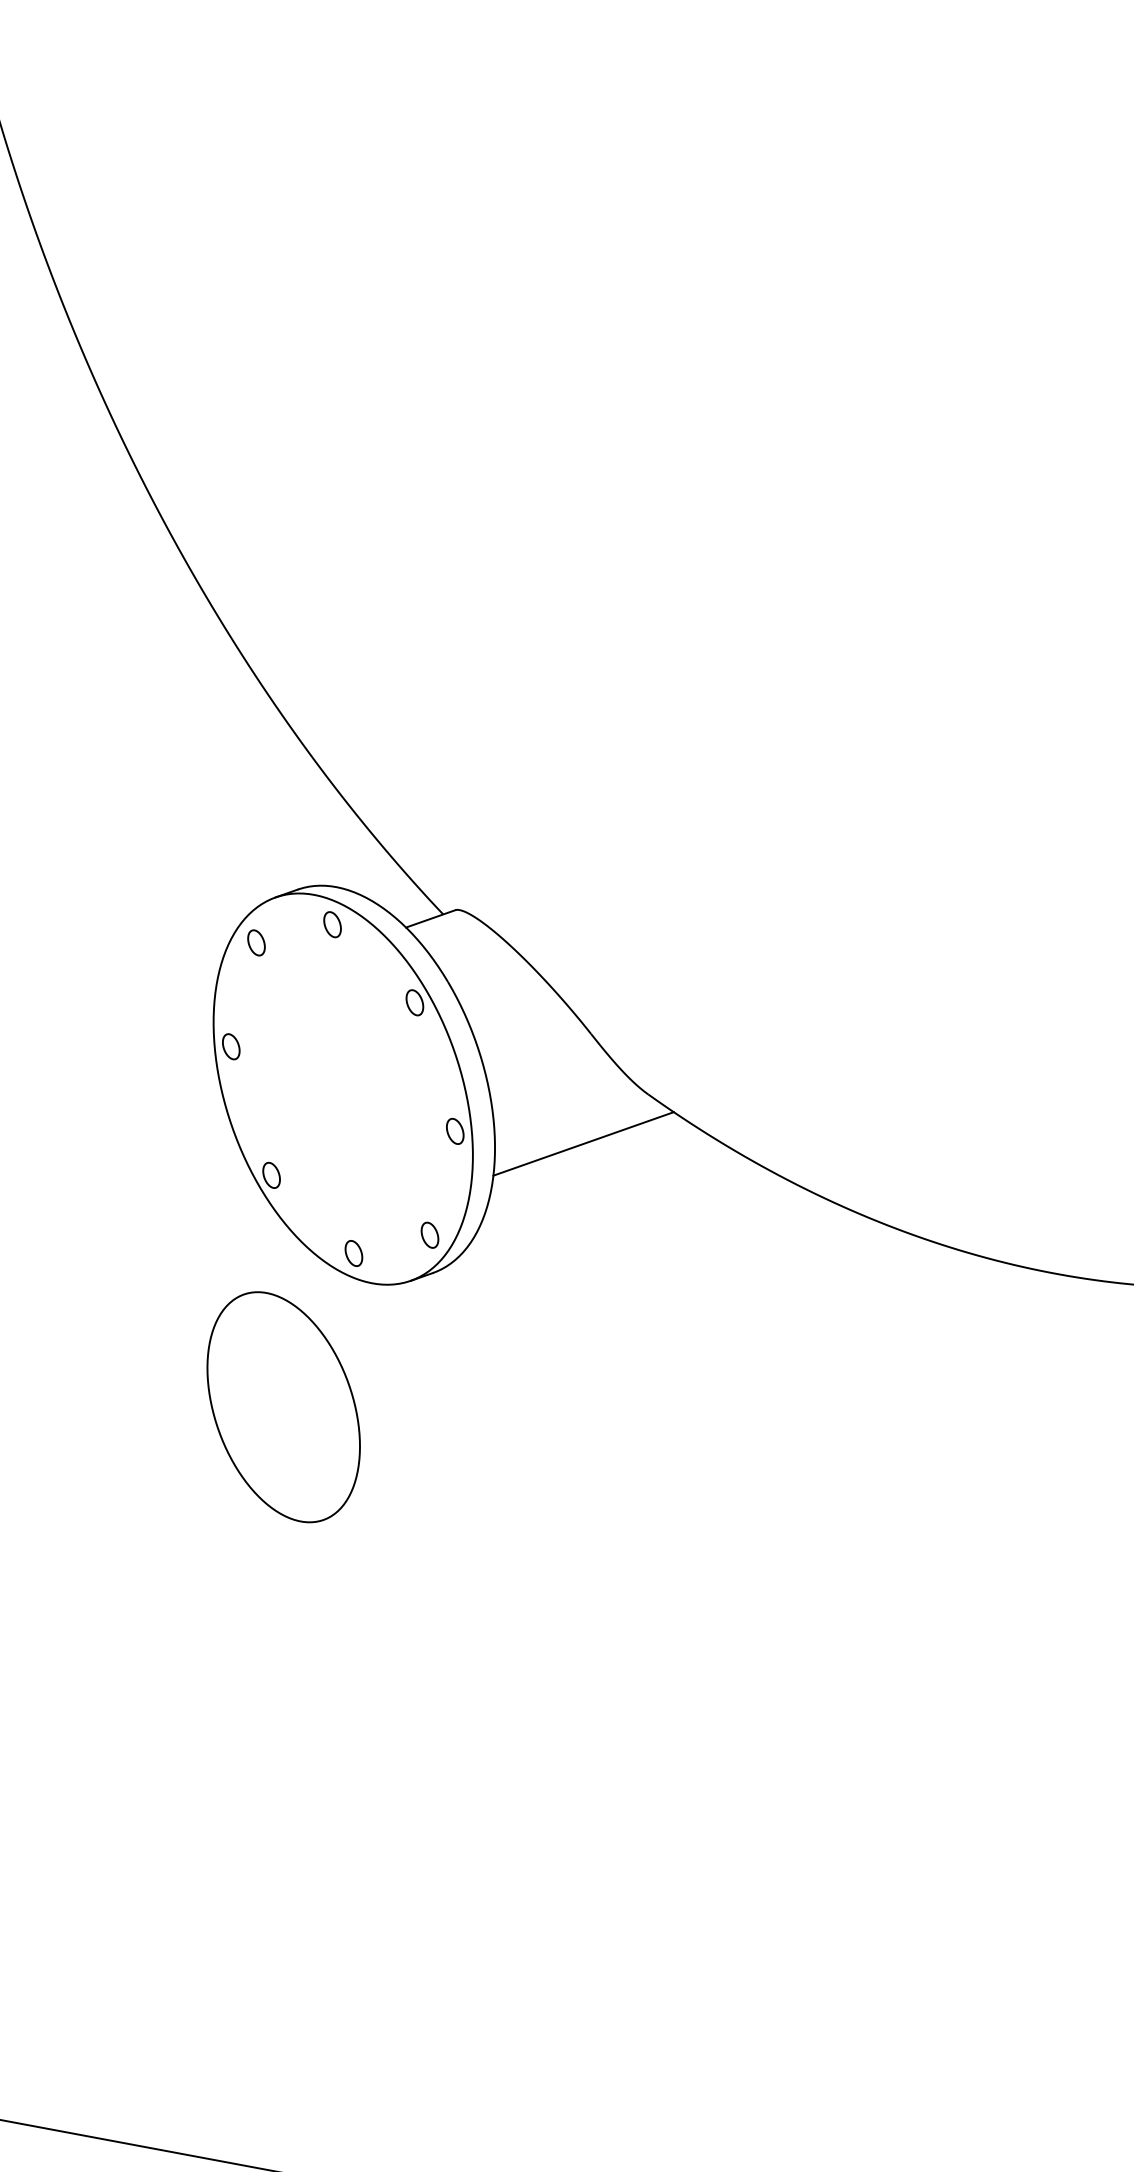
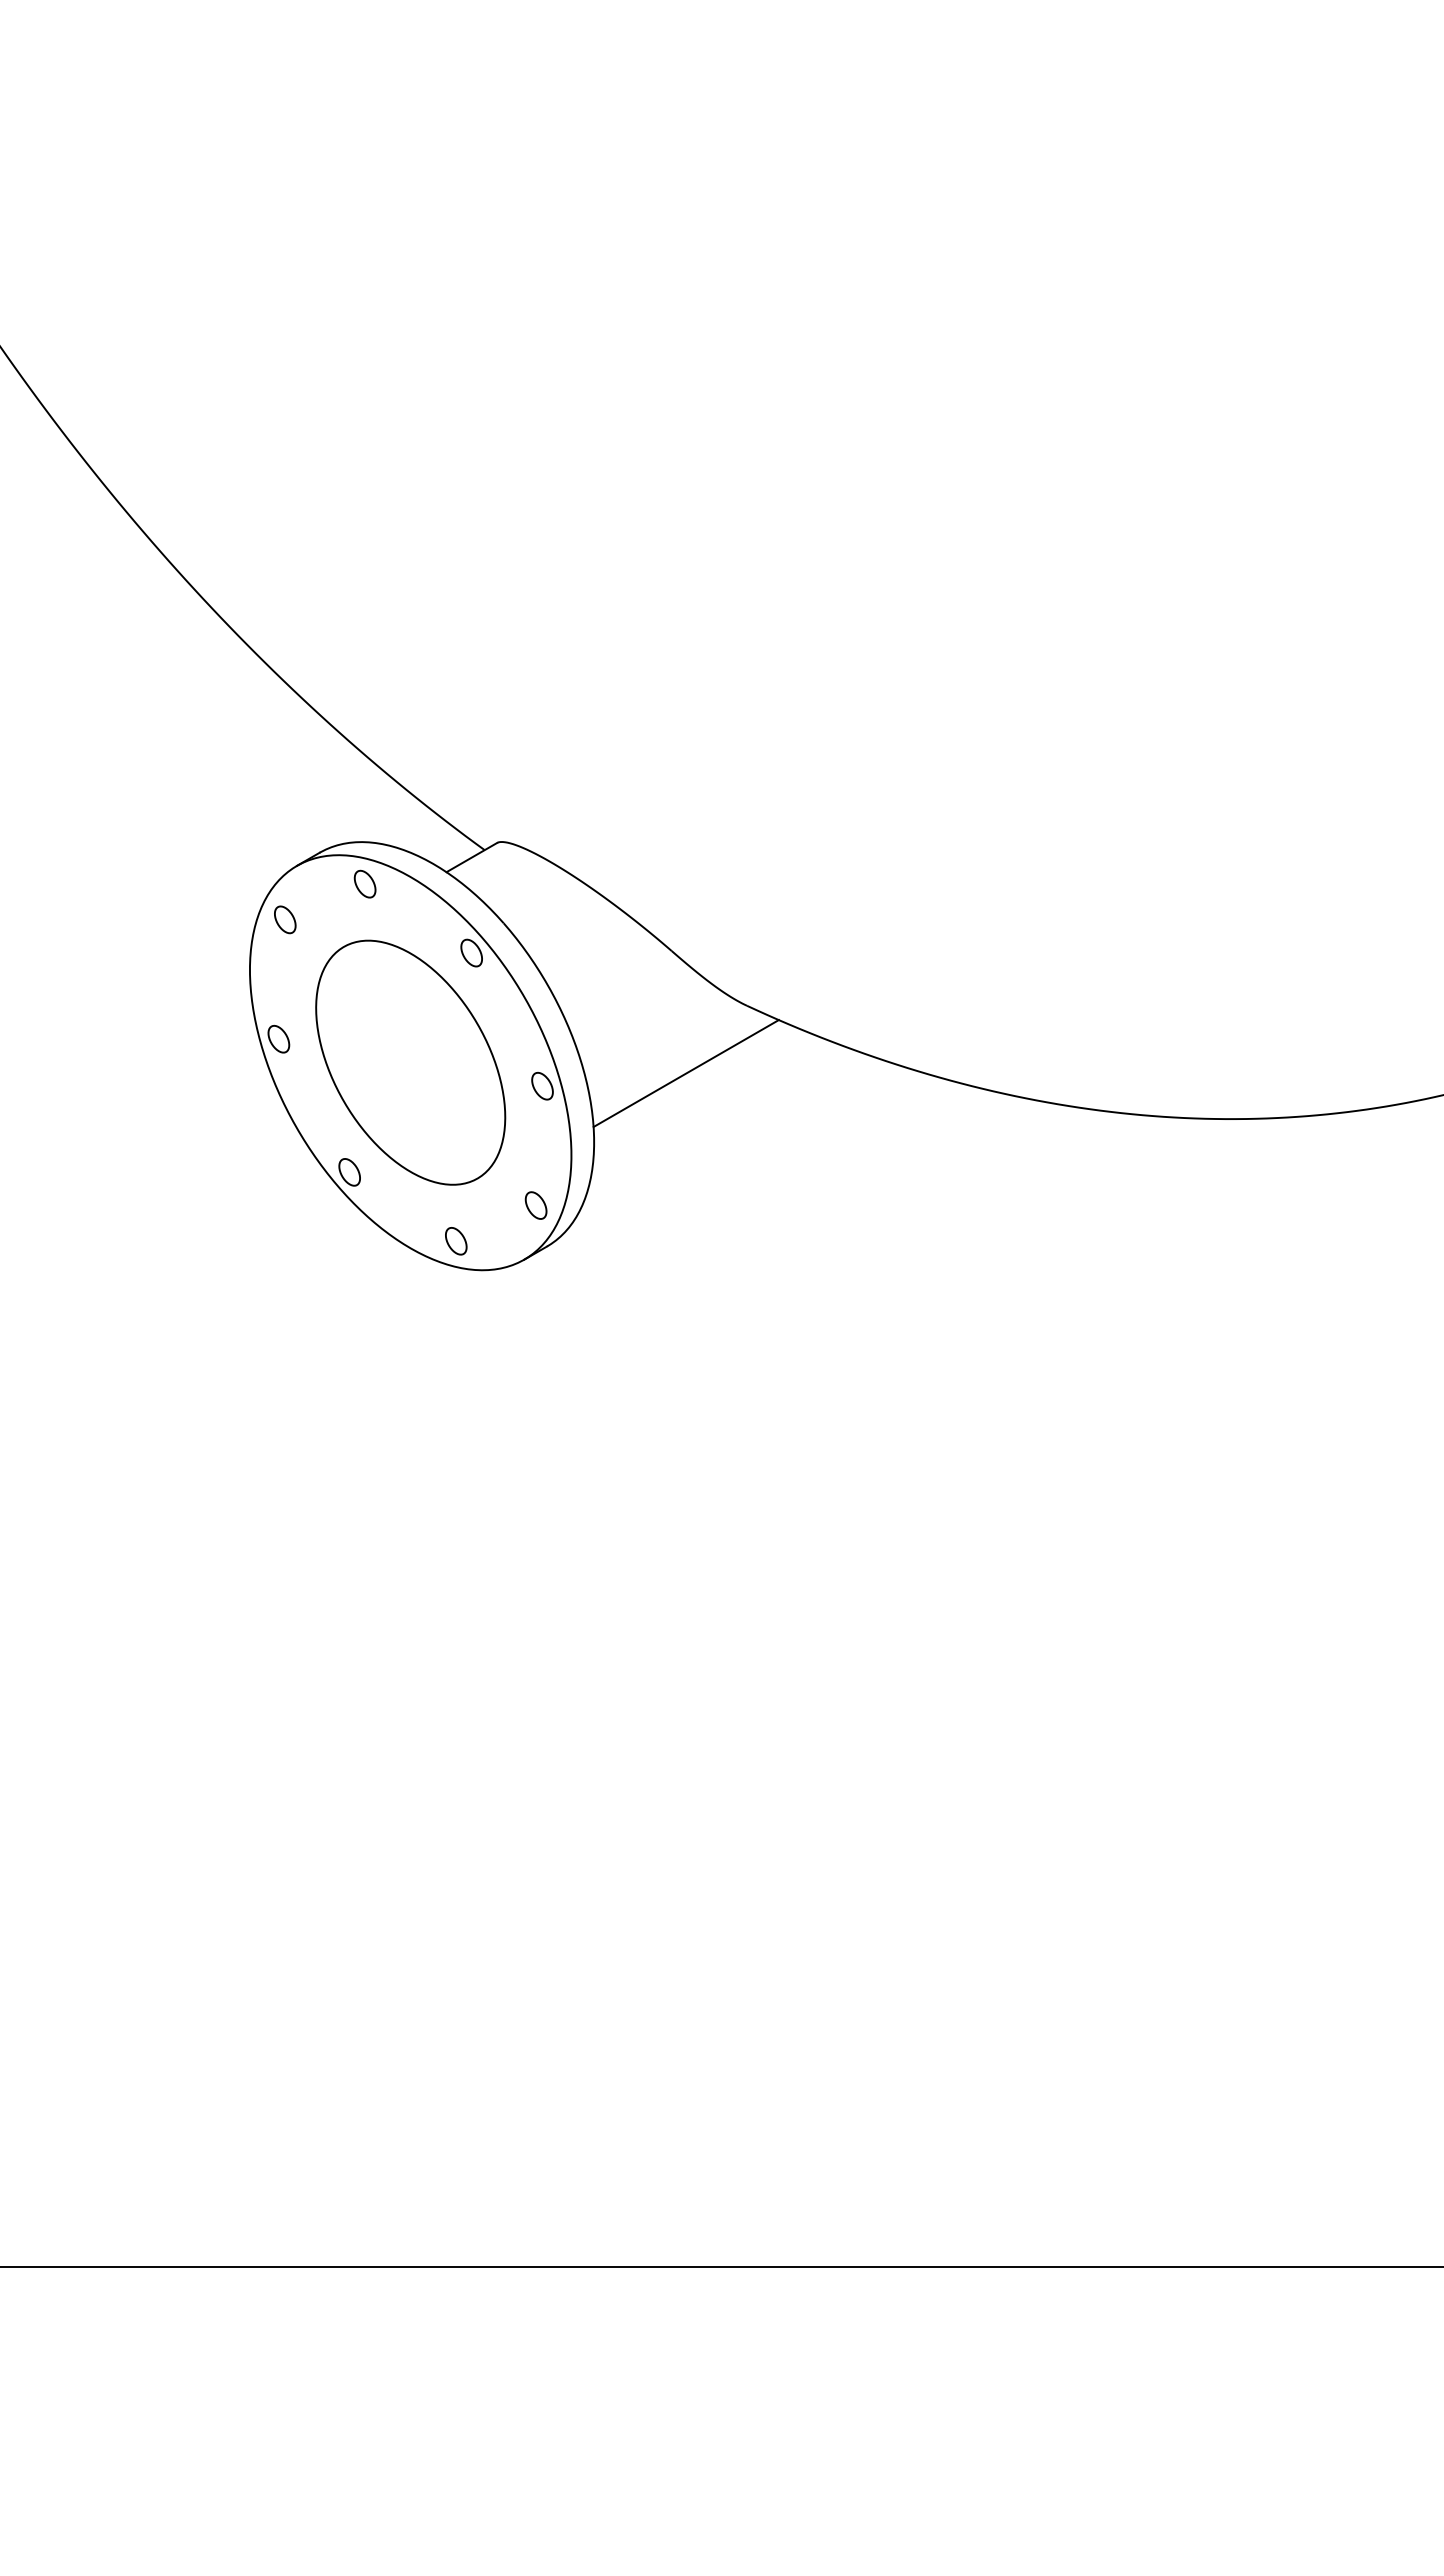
part: (283, 1407) -> (410, 1062), moved

